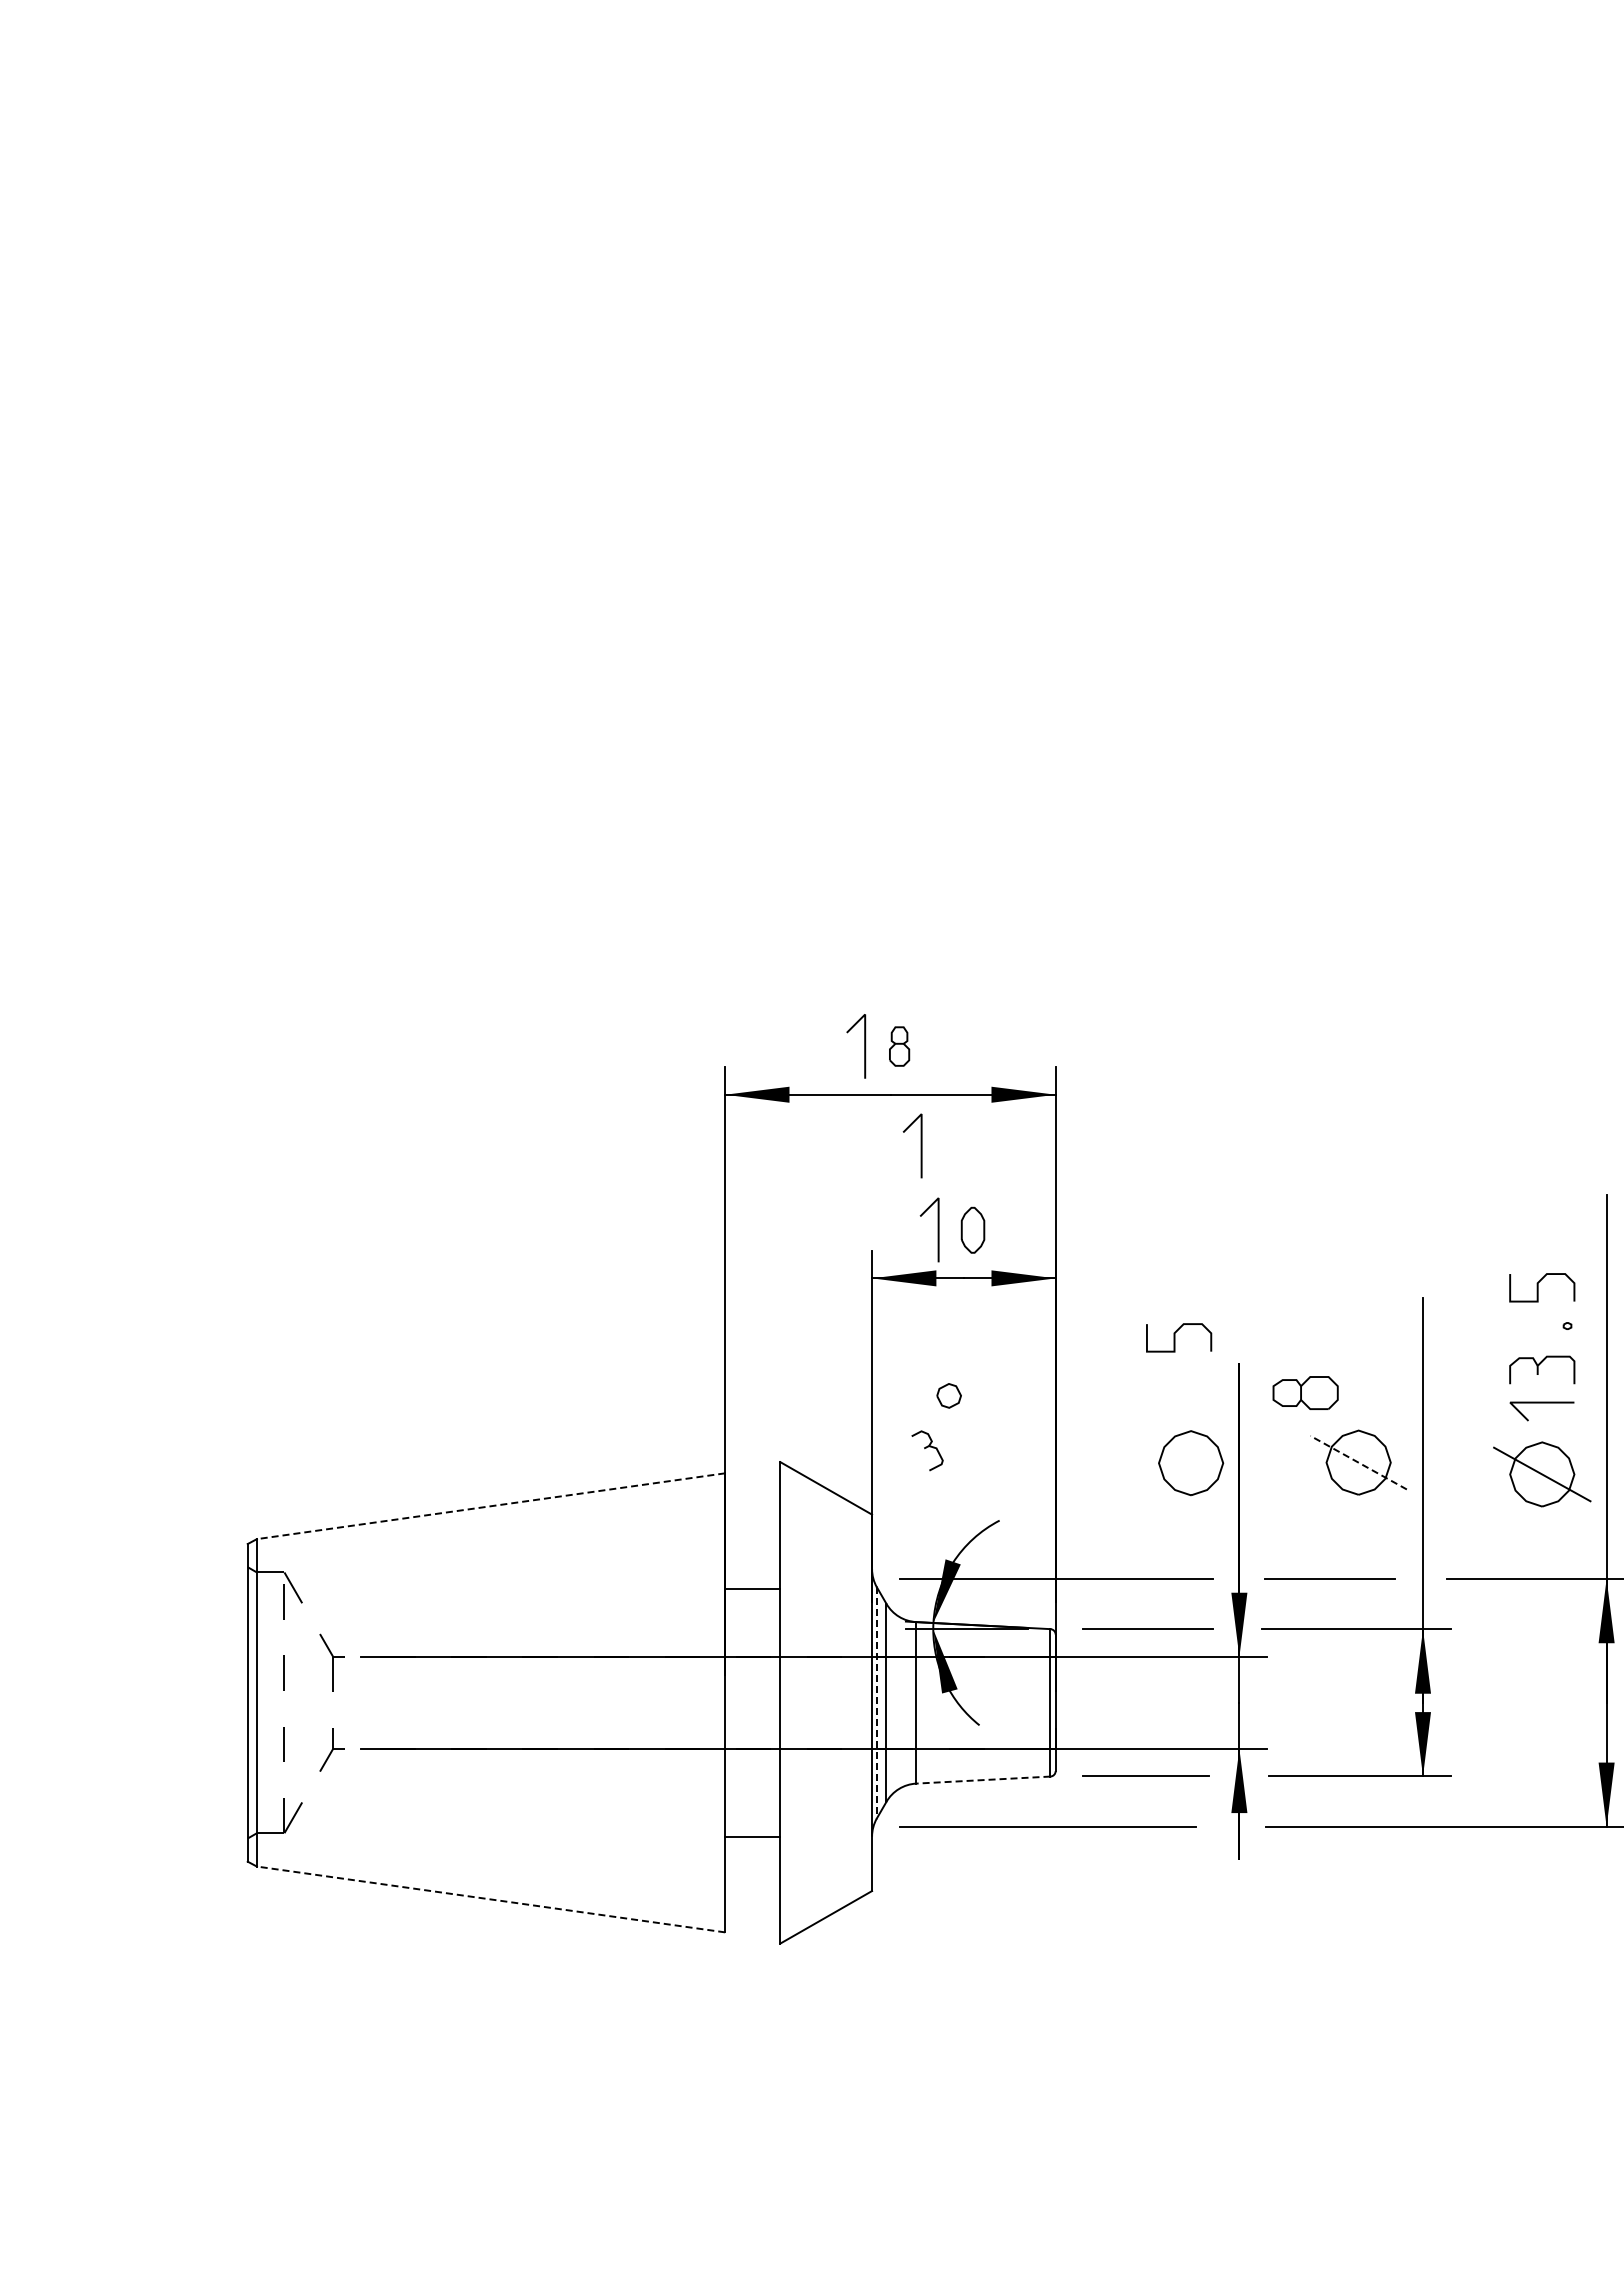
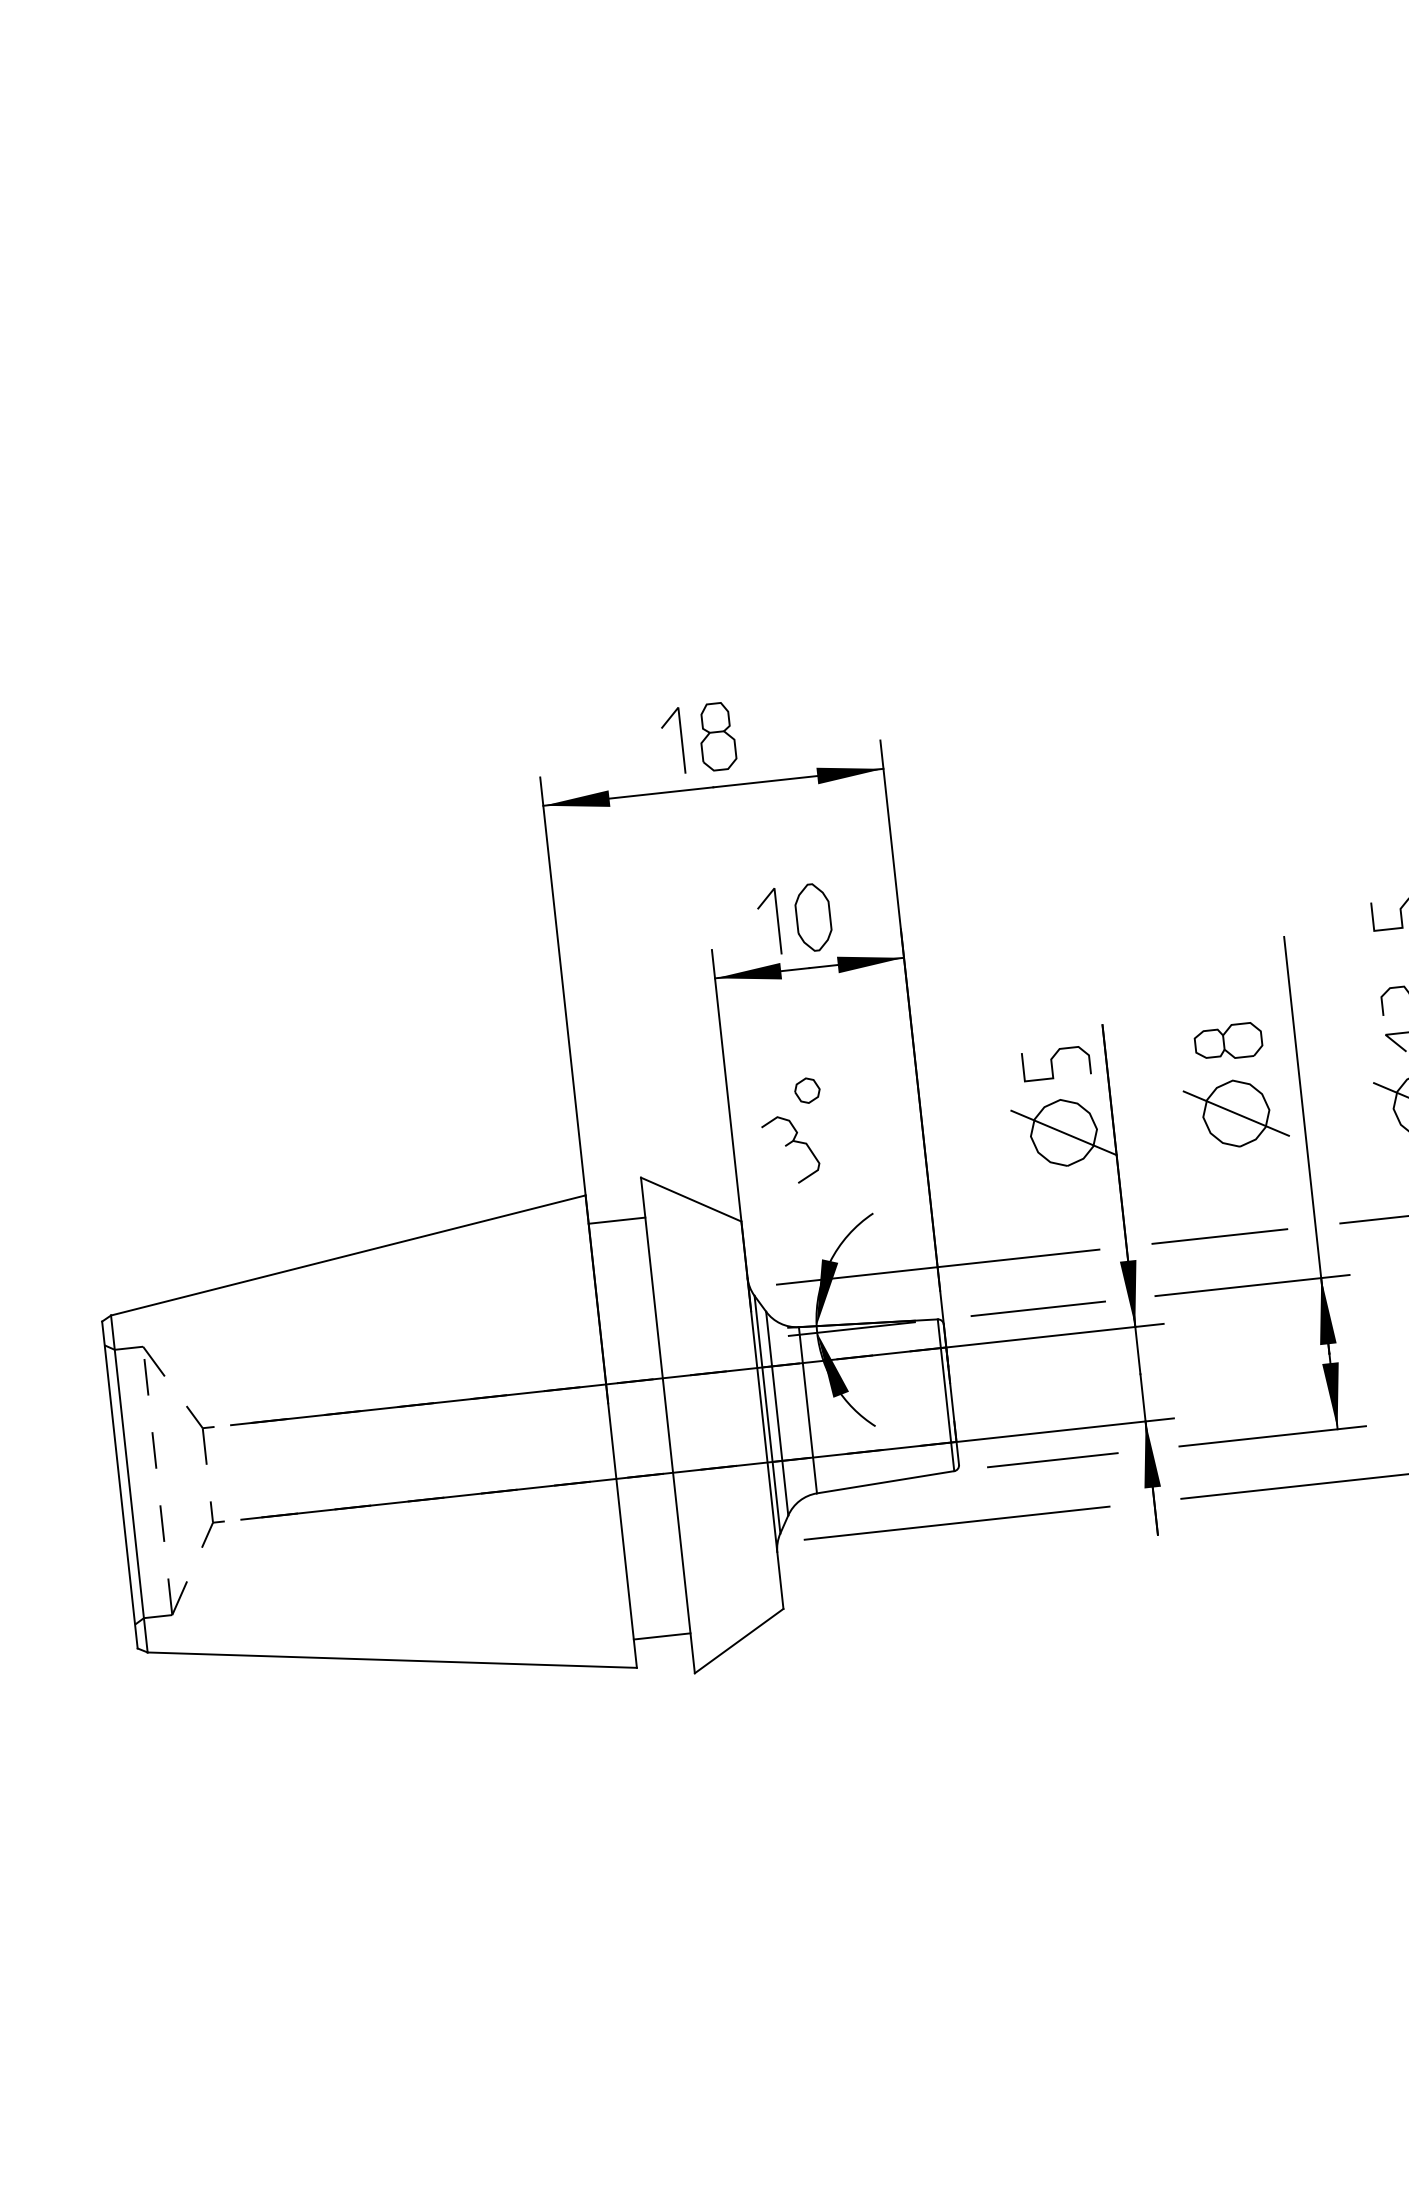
part: (899, 1046) -> (717, 736), size x1.67
line: (920, 1145) -> (749, 836), removed
part: (972, 1230) -> (812, 917), size x1.43
curve: (1175, 1337) -> (1052, 1063), moved
part: (1305, 1392) -> (1228, 1041), moved
part: (927, 1450) -> (791, 1149), size x1.67
line: (1358, 1462) -> (1236, 1113), dashed -> solid
line: (1190, 1463) -> (1063, 1133), added
line: (490, 1506) -> (347, 1255), dashed -> solid
line: (752, 1588) -> (616, 1220), moved
line: (876, 1703) -> (767, 1415), dashed -> solid
line: (982, 1780) -> (884, 1482), dashed -> solid
line: (752, 1836) -> (661, 1636), moved
line: (490, 1899) -> (391, 1660), dashed -> solid

